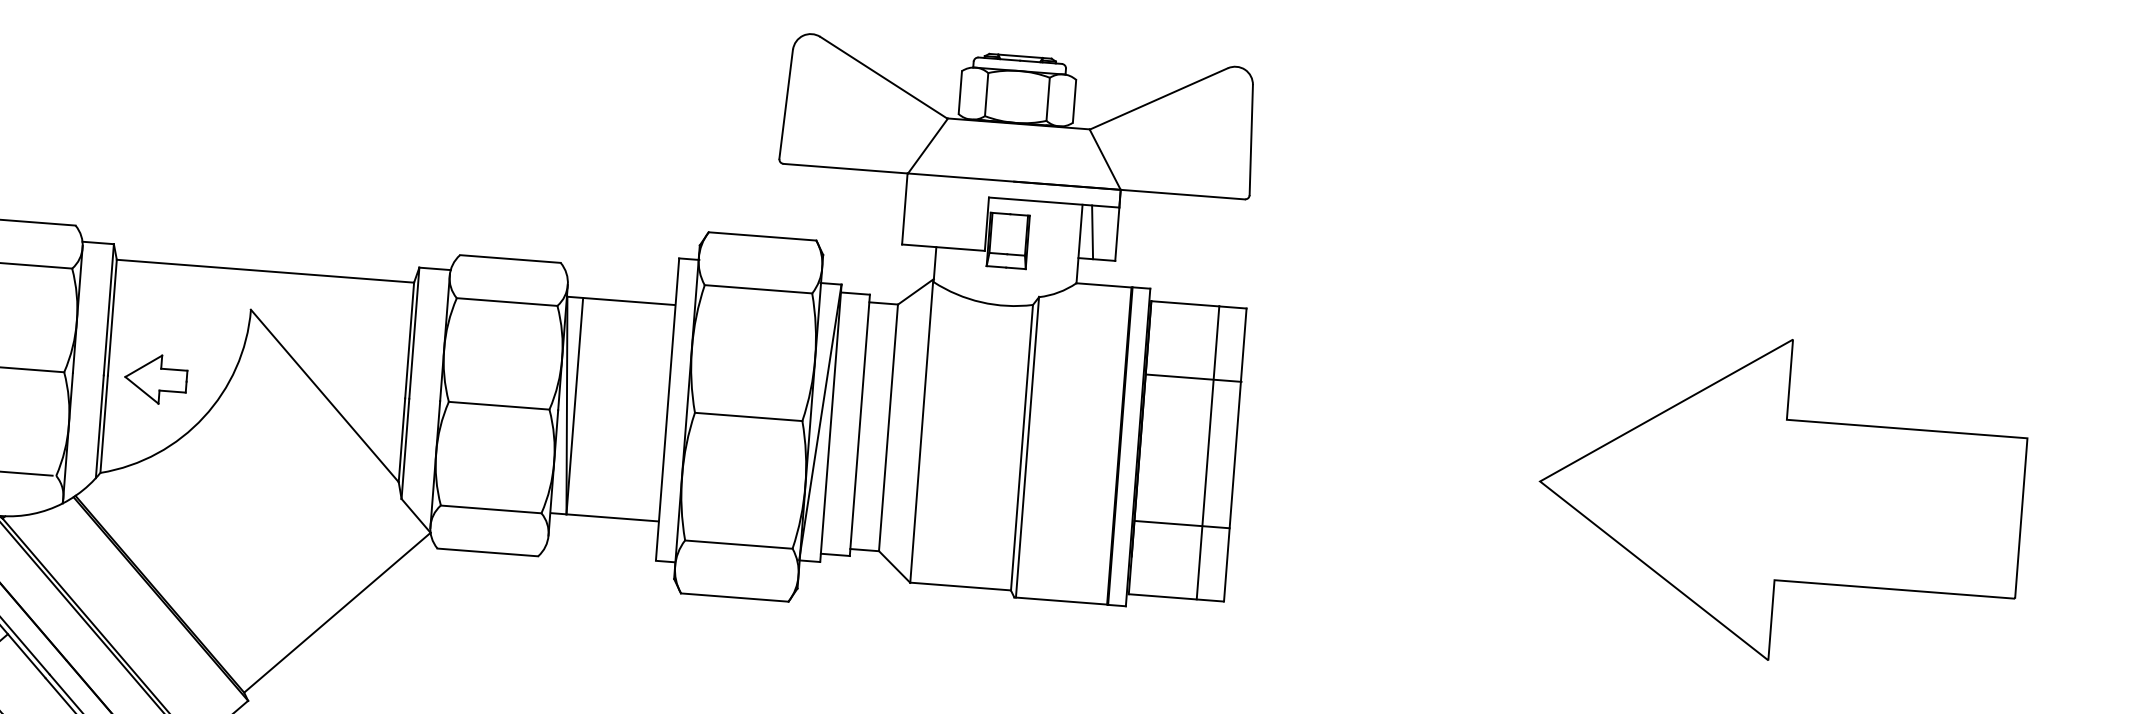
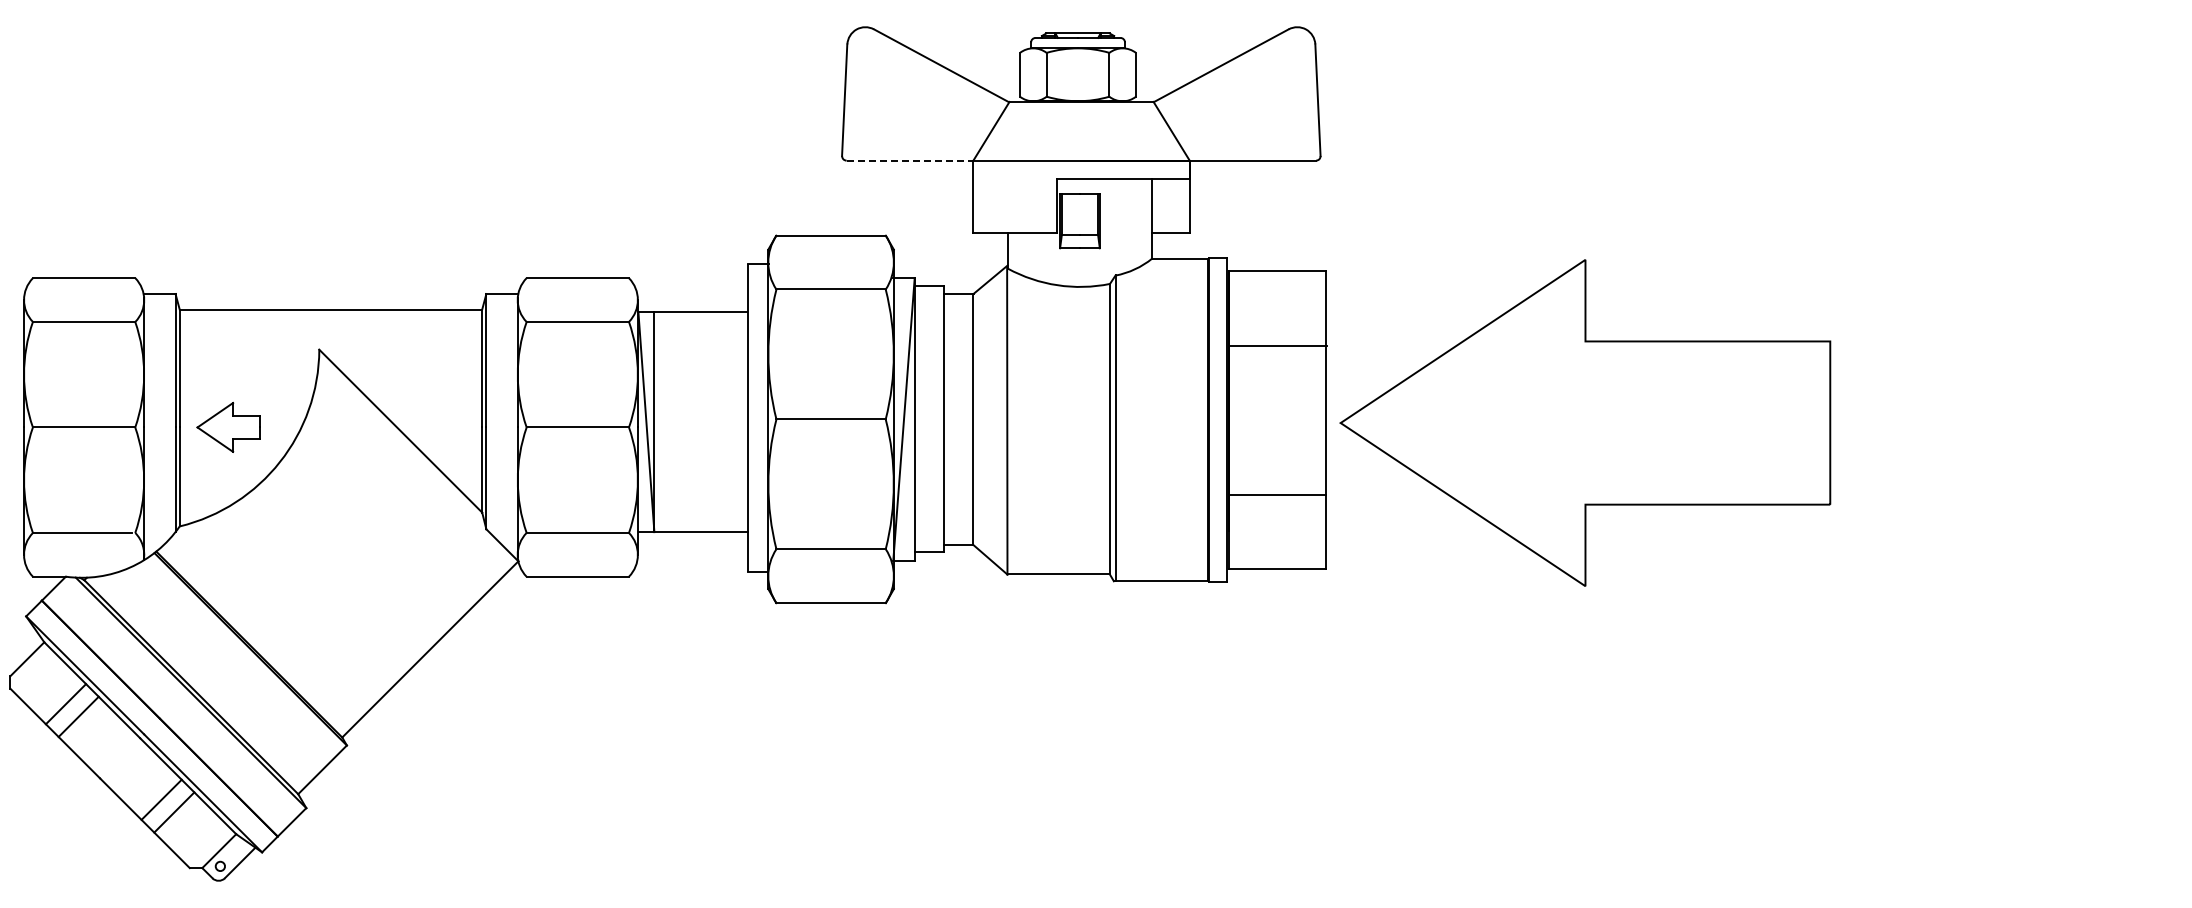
line: (846, 168) -> (910, 160), solid -> dashed
line: (1092, 231) -> (1164, 205), removed
line: (1208, 452) -> (1298, 419), removed
part: (1780, 499) -> (1585, 422), moved

